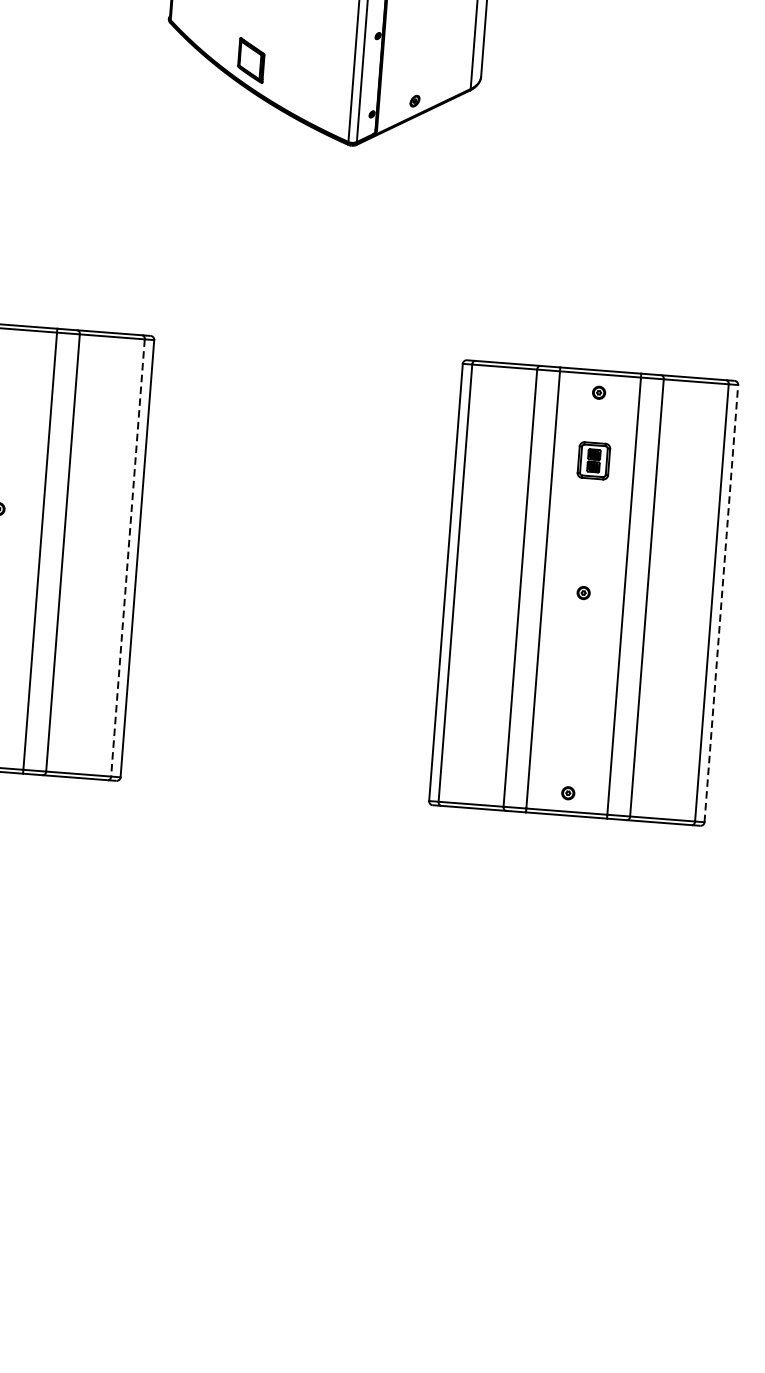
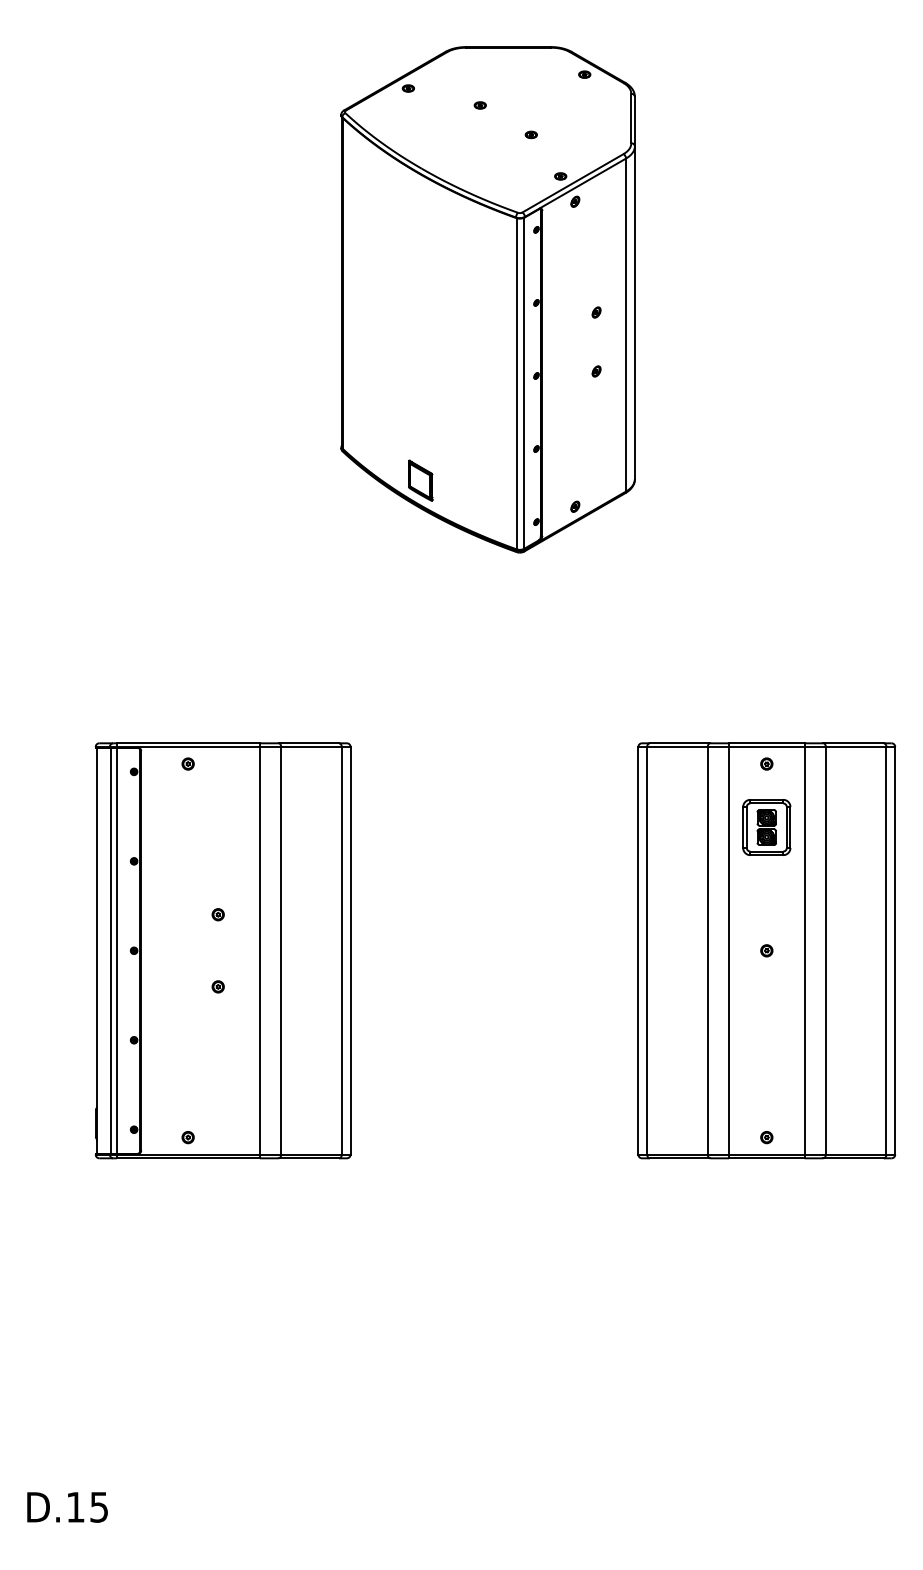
part: (593, 460) -> (766, 827), size x1.67
line: (127, 557) -> (341, 950), dashed -> solid
line: (721, 603) -> (895, 950), dashed -> solid

